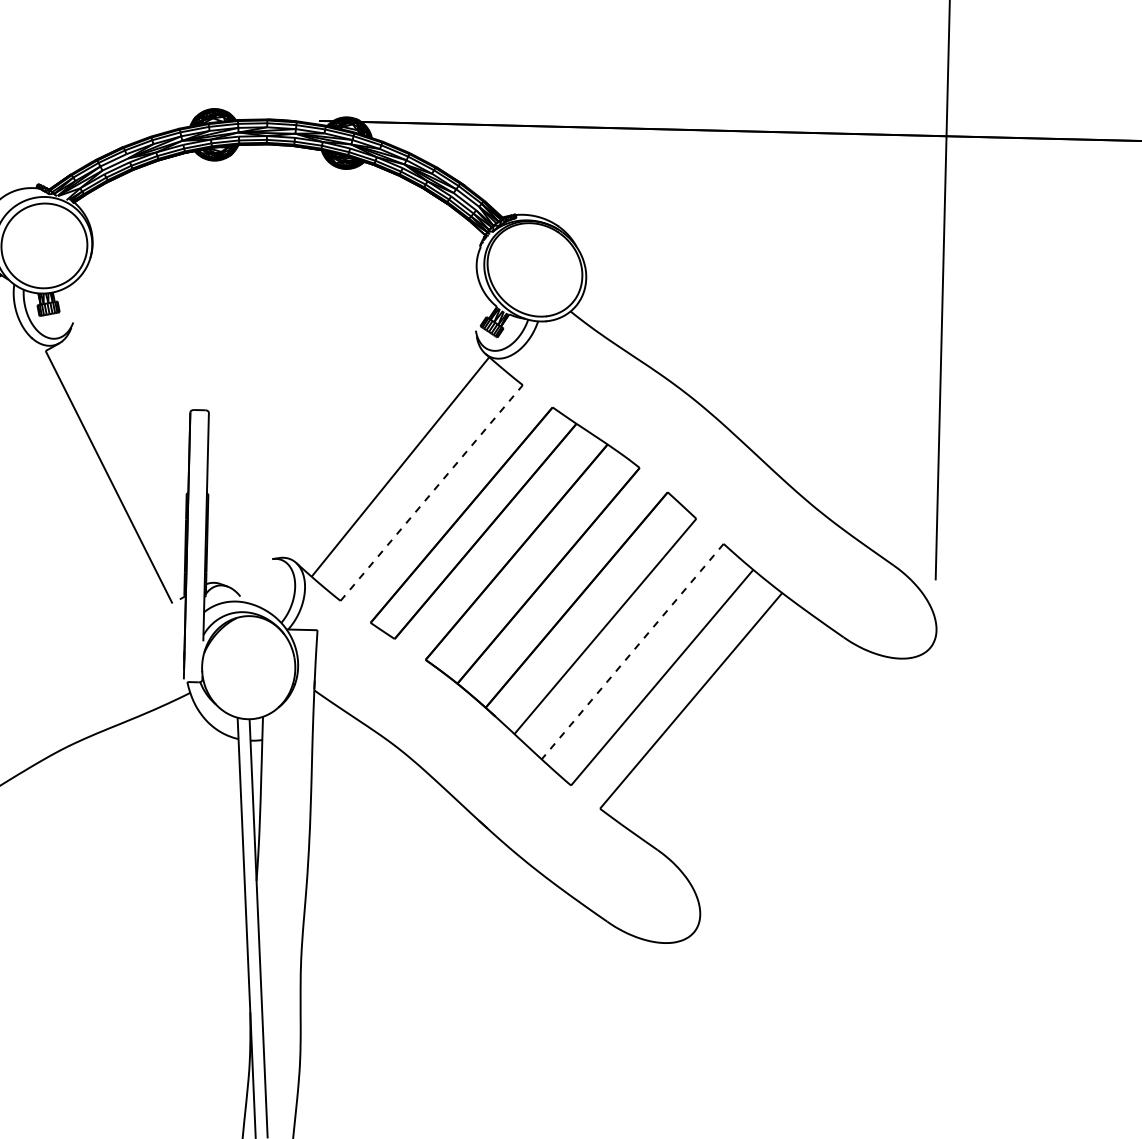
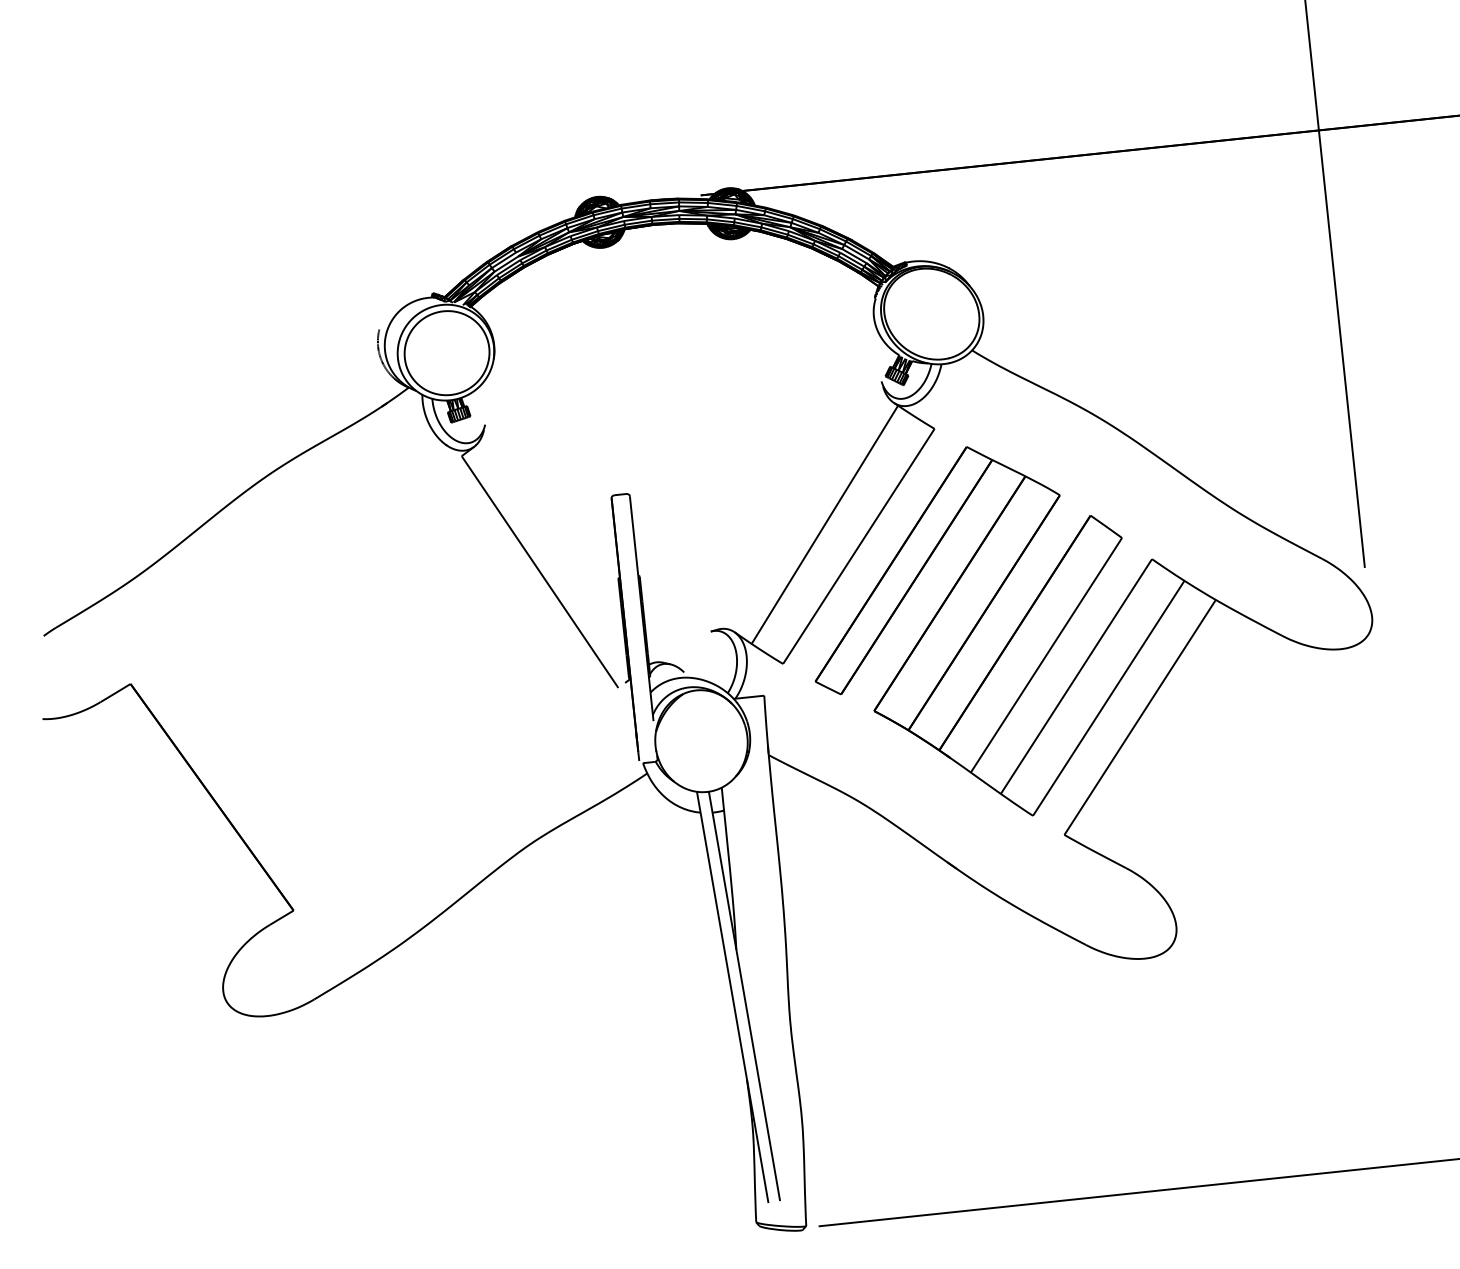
line: (431, 493) -> (858, 546), dashed -> solid
line: (632, 651) -> (1076, 676), dashed -> solid

